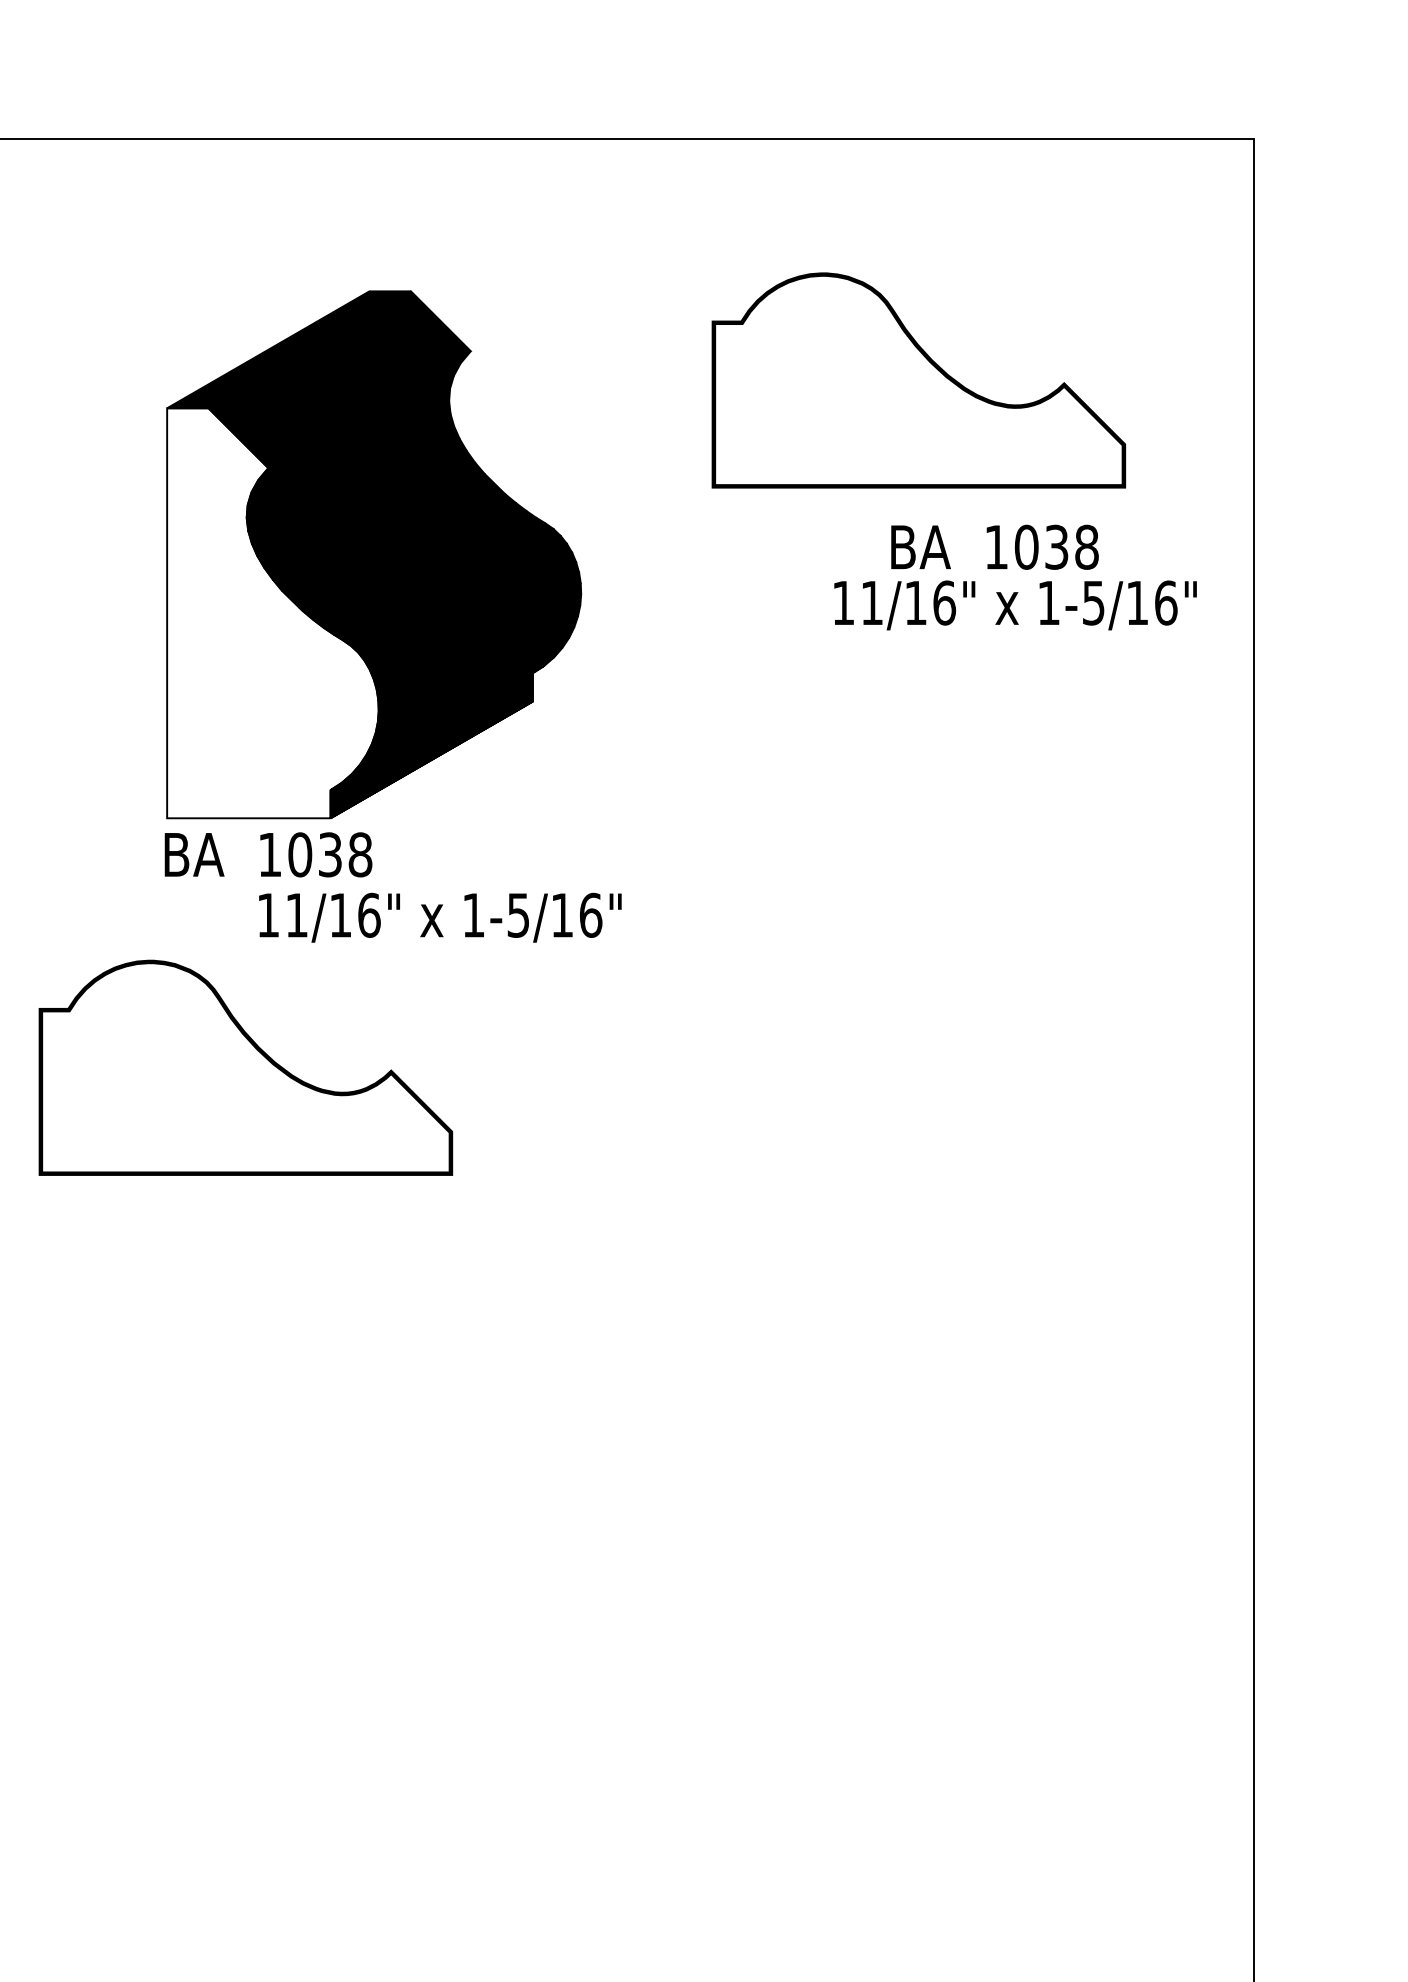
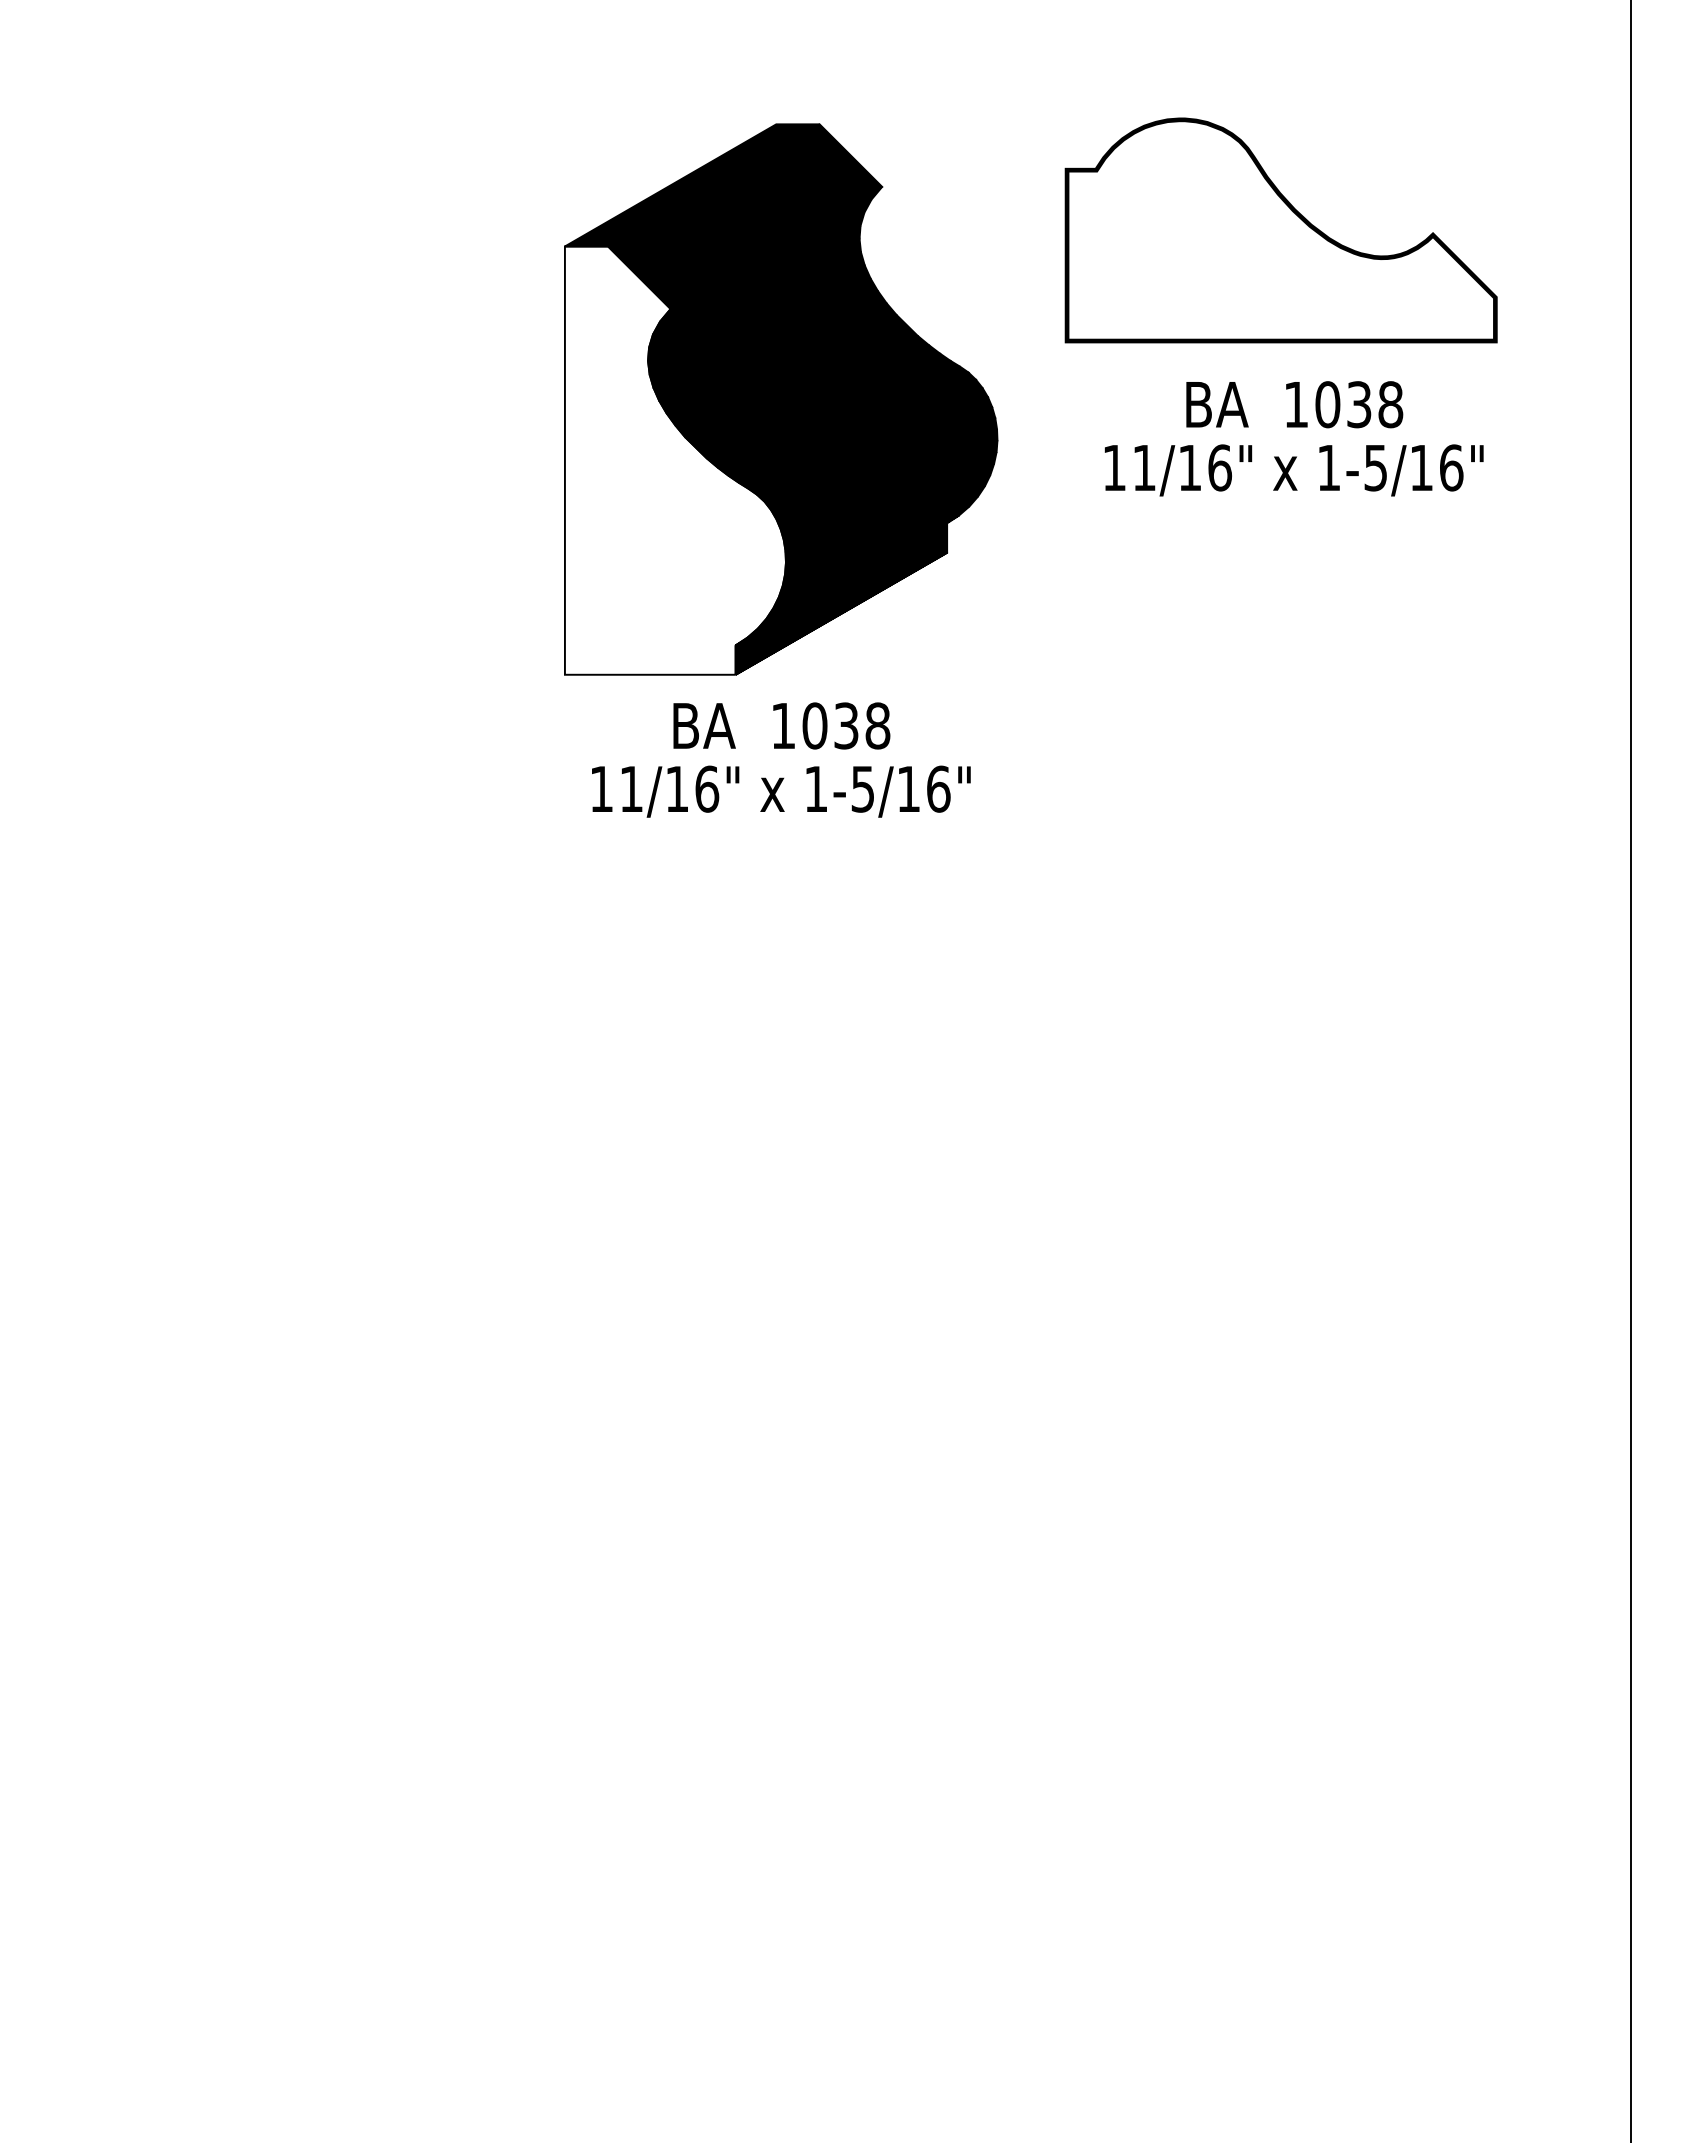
text: (994, 547) -> (1294, 404), moved
part: (374, 554) -> (781, 399), moved
text: (1014, 605) -> (1293, 470), moved
text: (268, 854) -> (781, 725), moved
part: (245, 1067) -> (577, 948), removed

